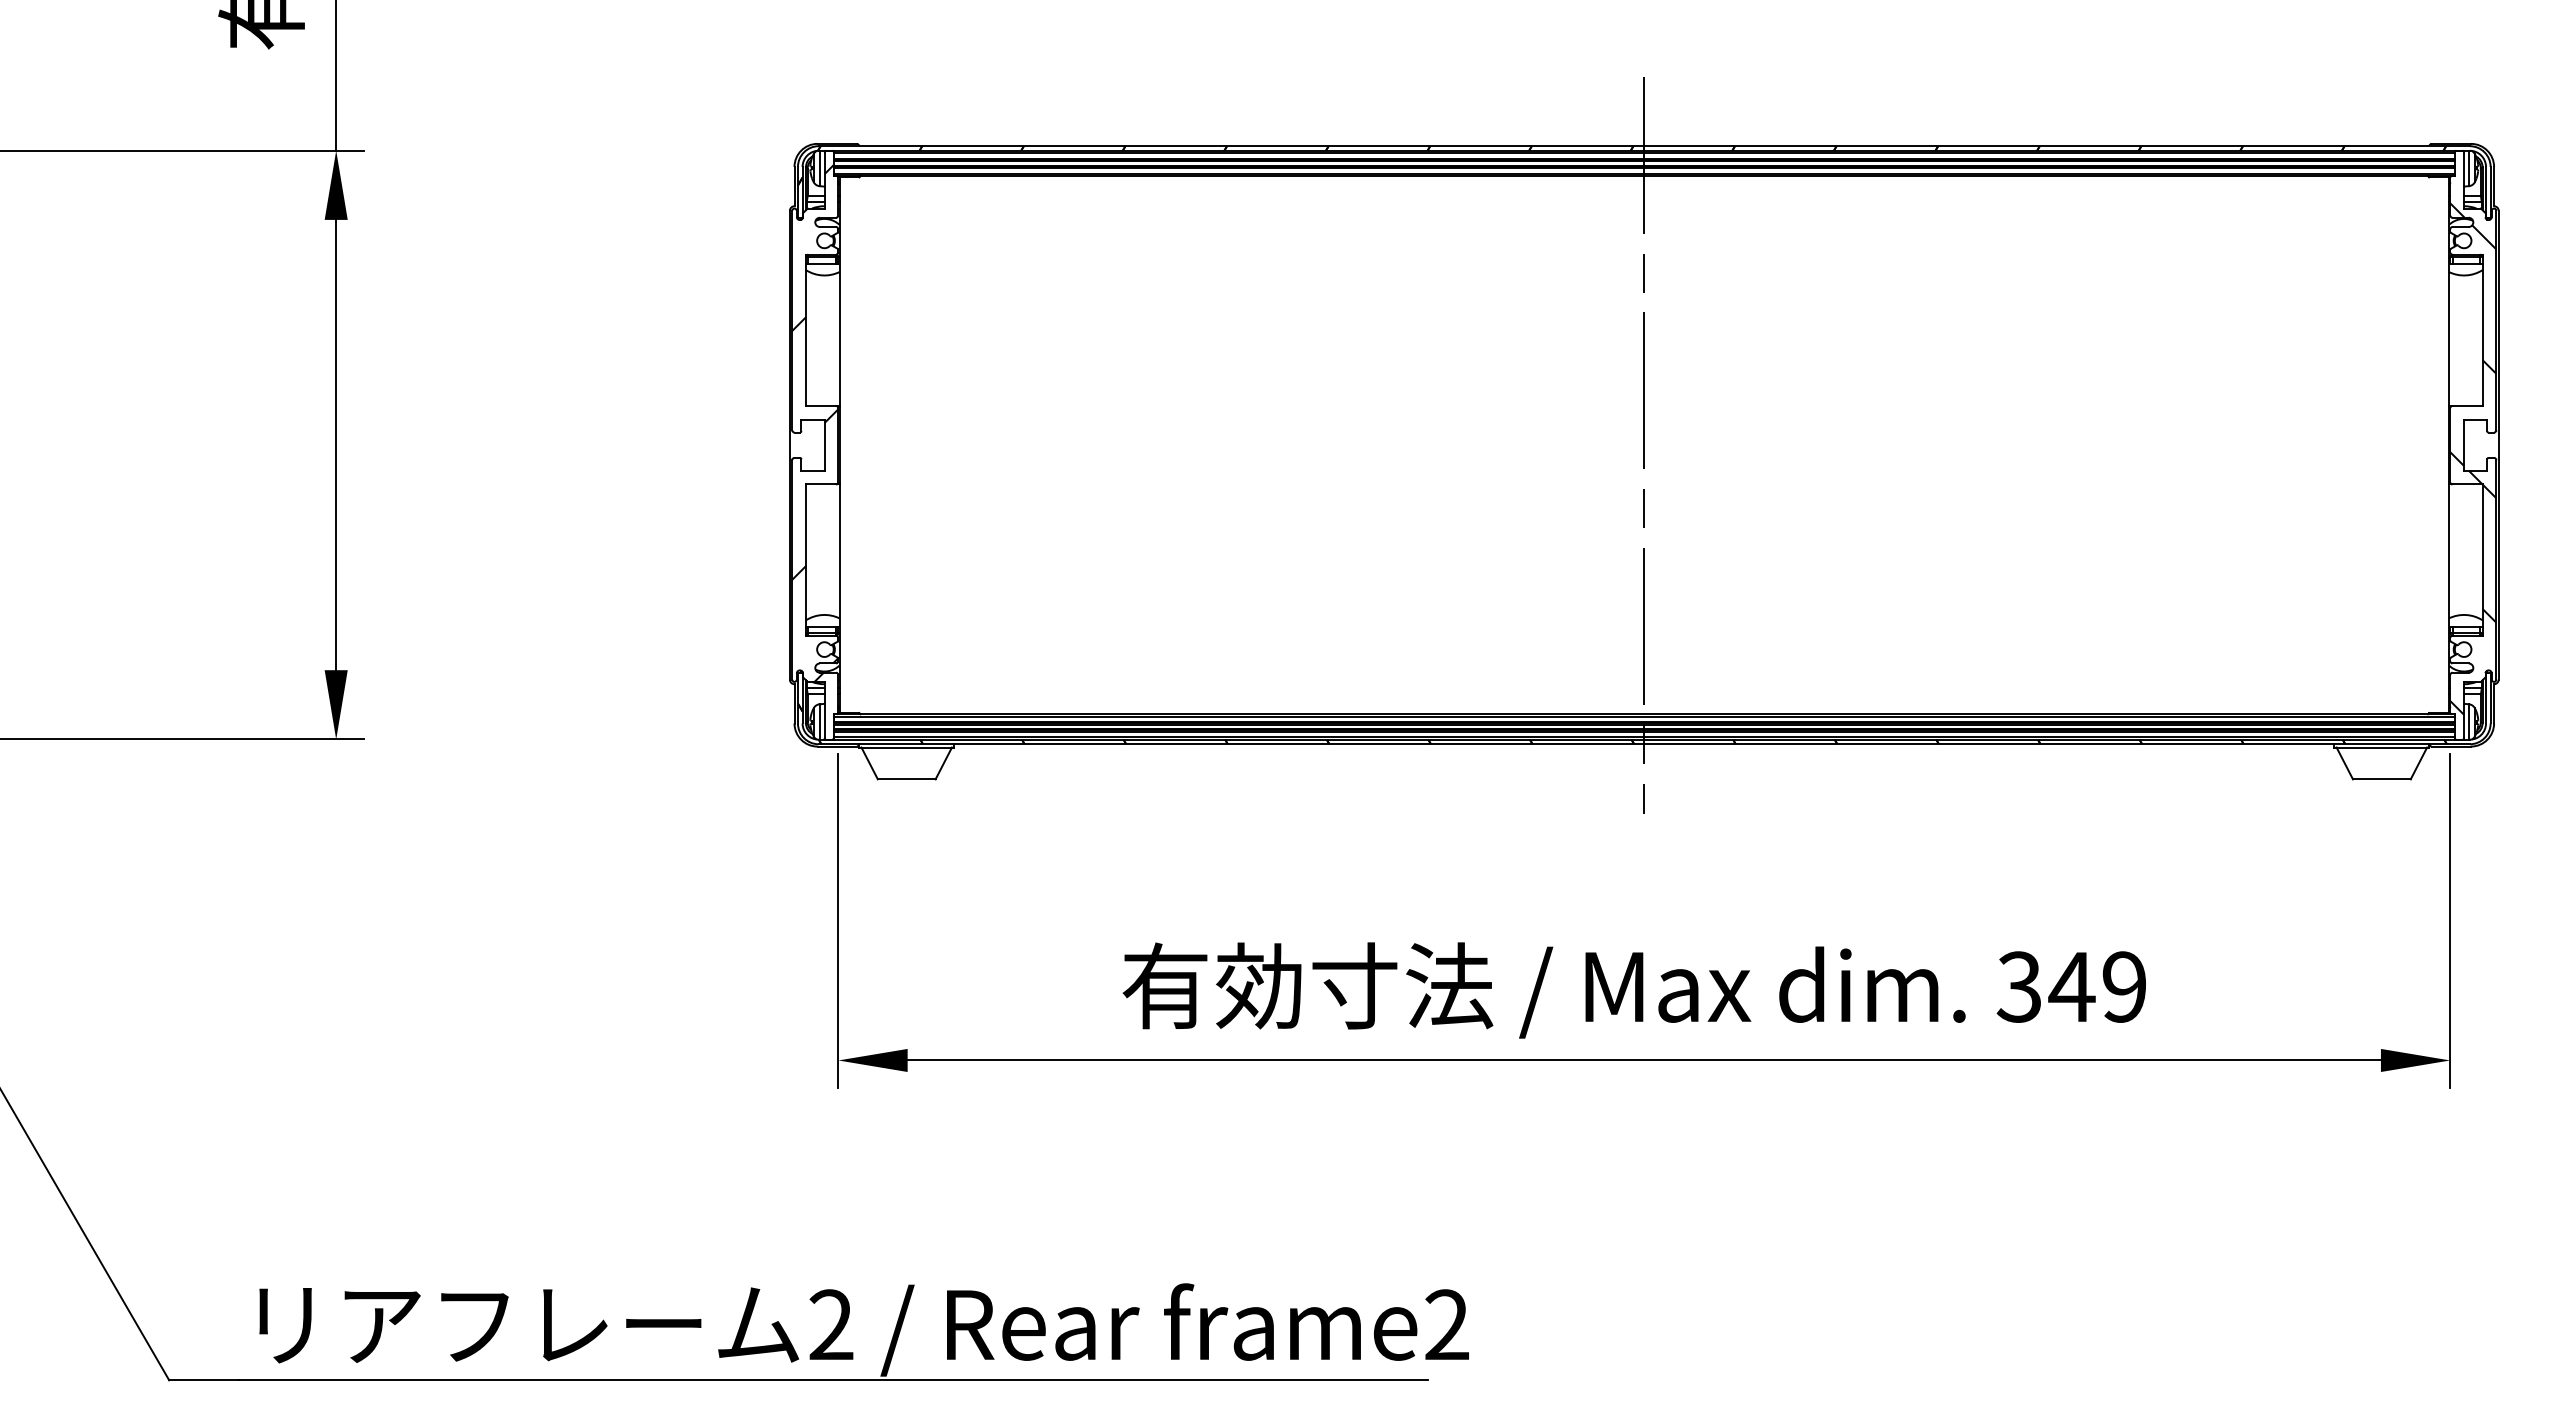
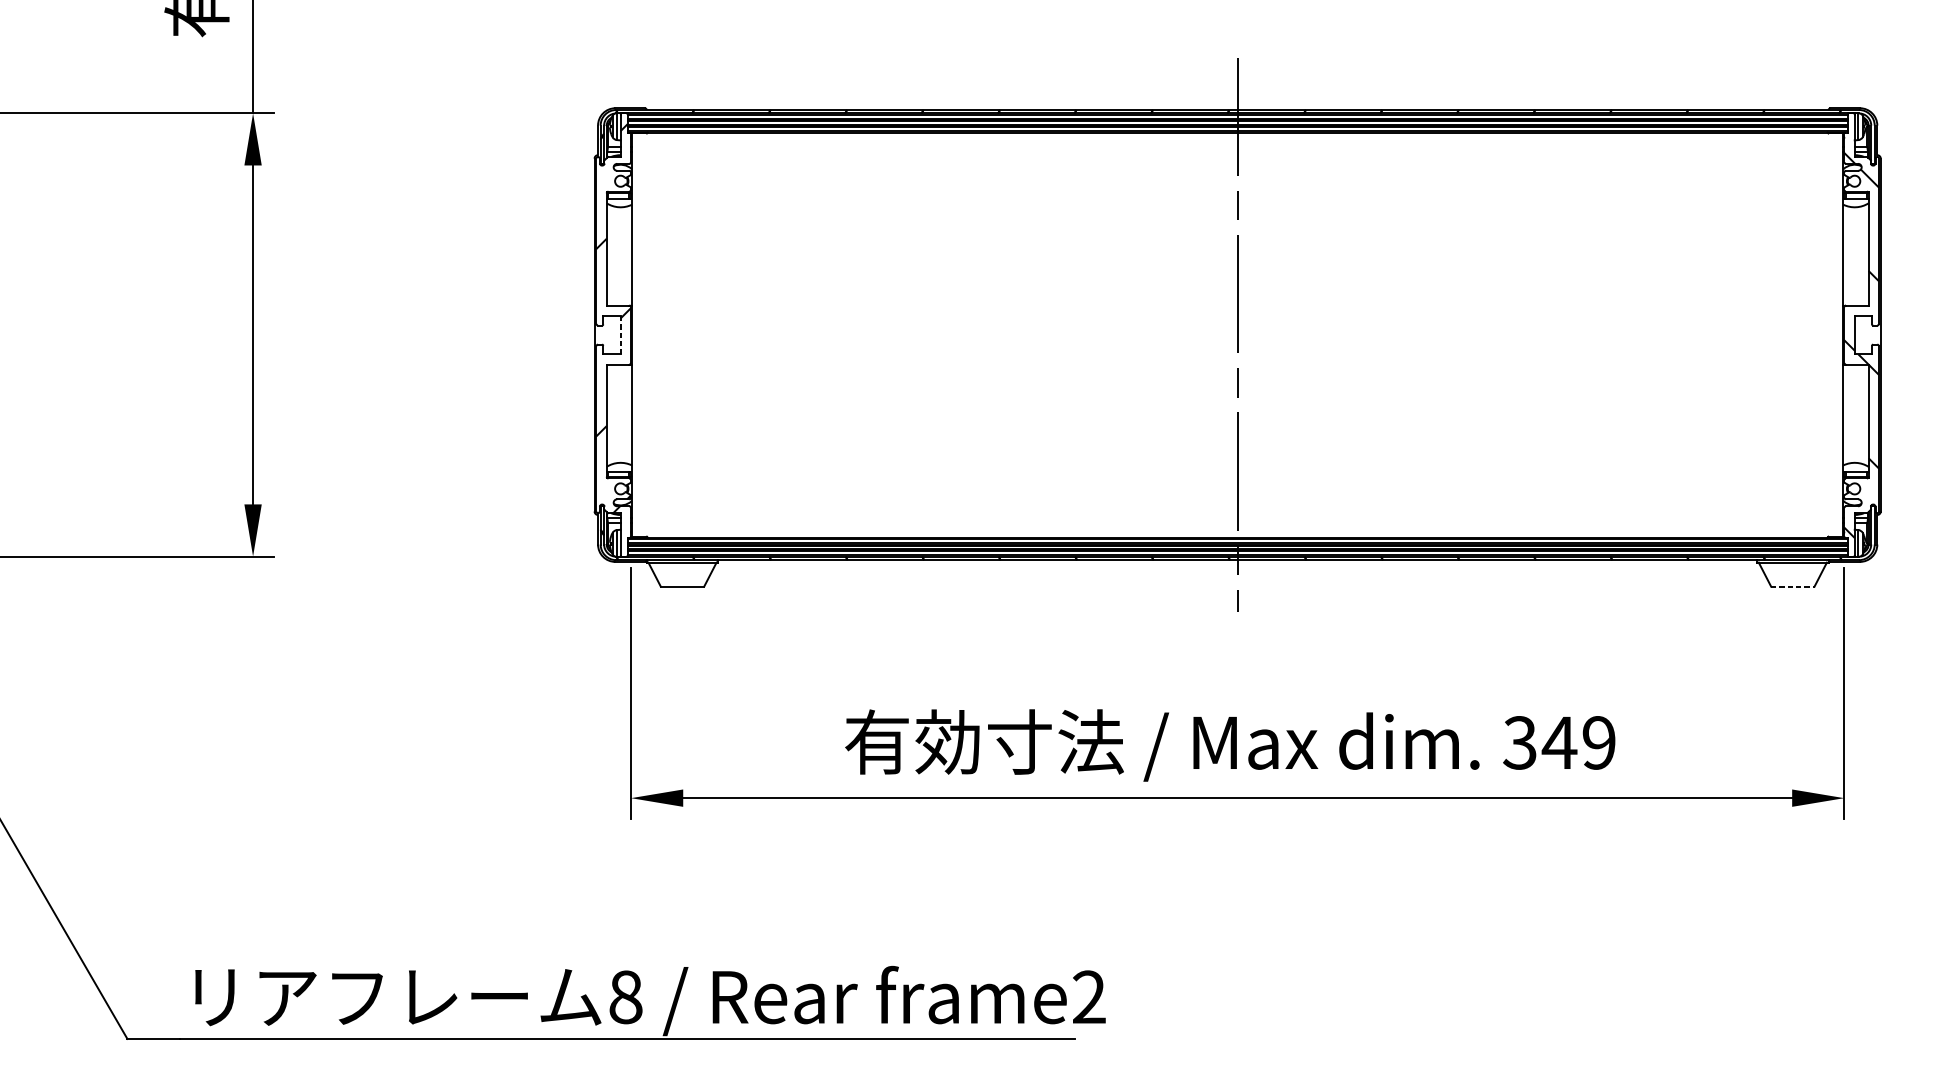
line: (824, 445) -> (620, 335), solid -> dashed
line: (2381, 779) -> (1792, 586), solid -> dashed
text: (831, 1324) -> (625, 996), 2 -> 8

